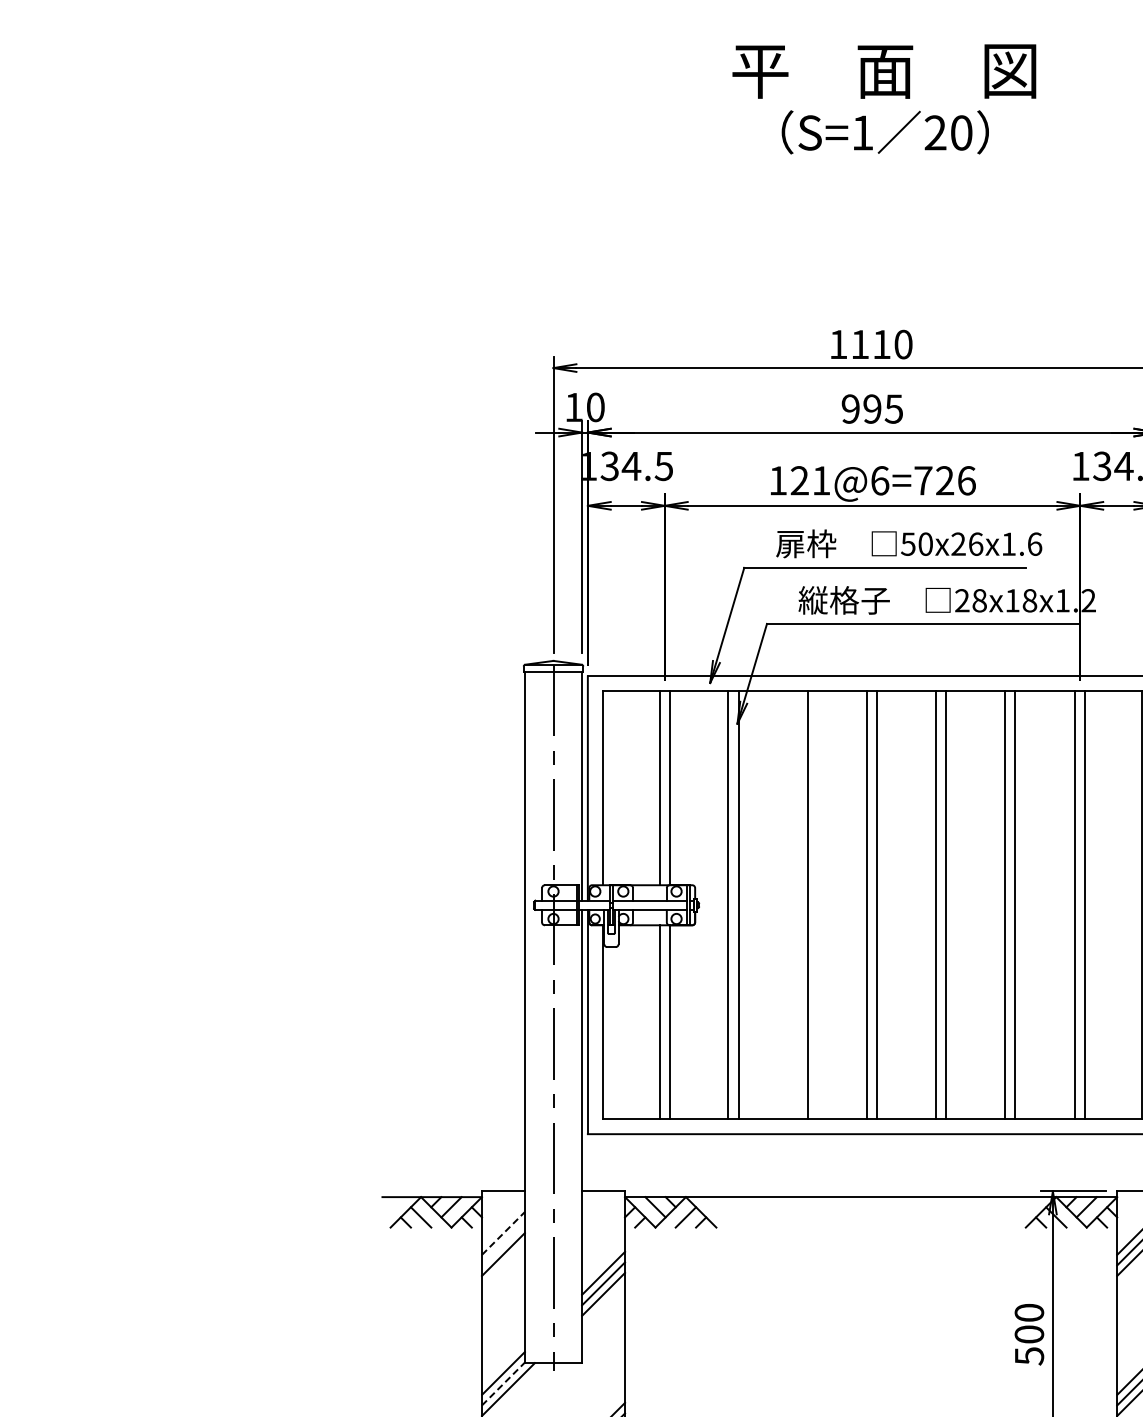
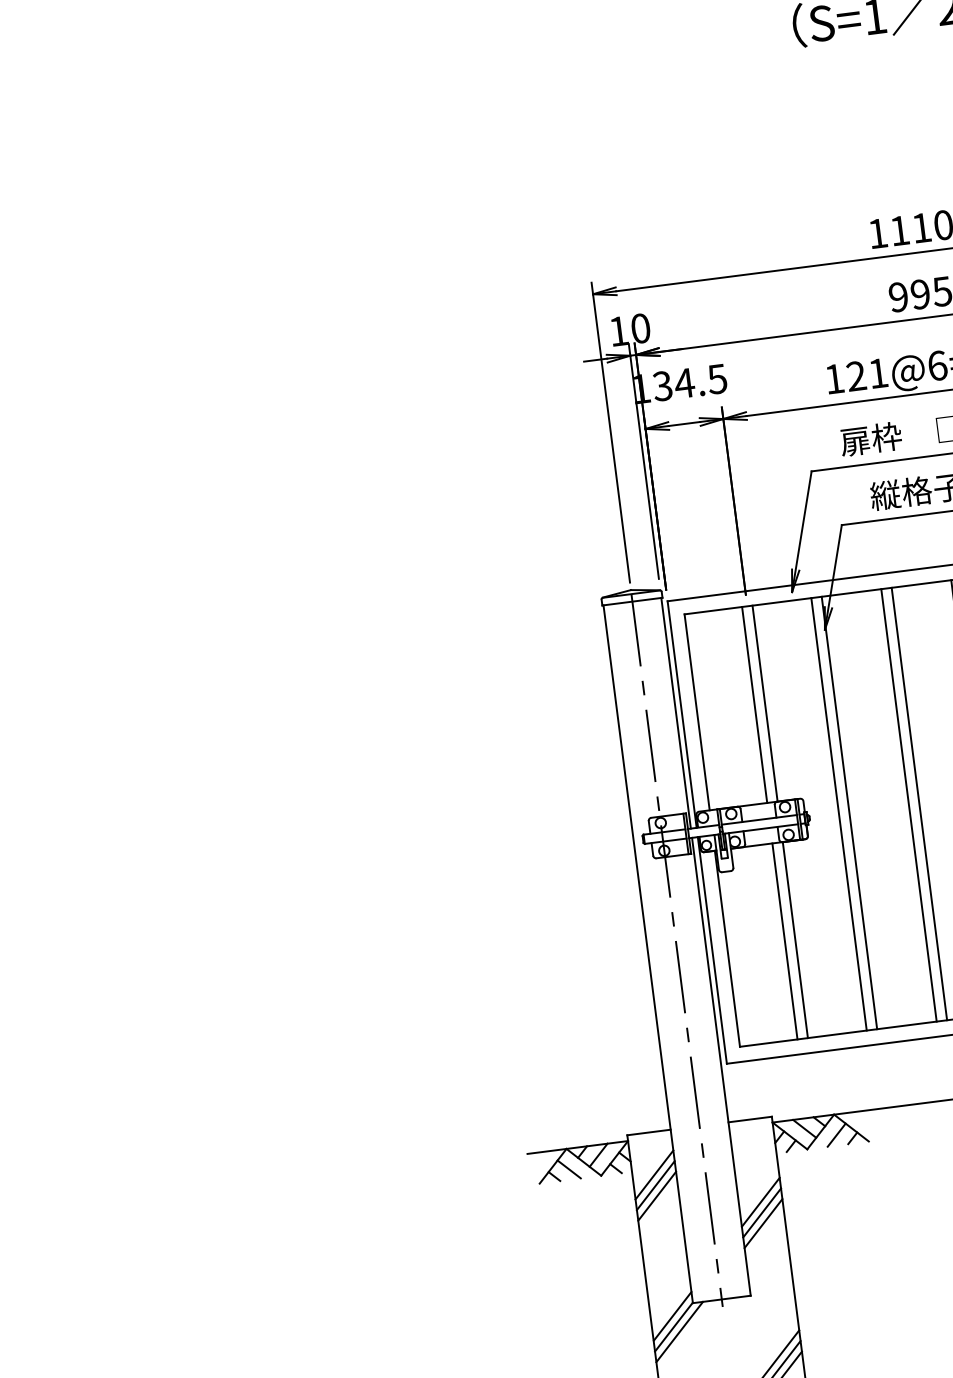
line: (797, 905) -> (909, 805), added
line: (503, 1233) -> (654, 1175), dashed -> solid
line: (502, 1243) -> (654, 1185), added
line: (503, 1383) -> (673, 1326), dashed -> solid

